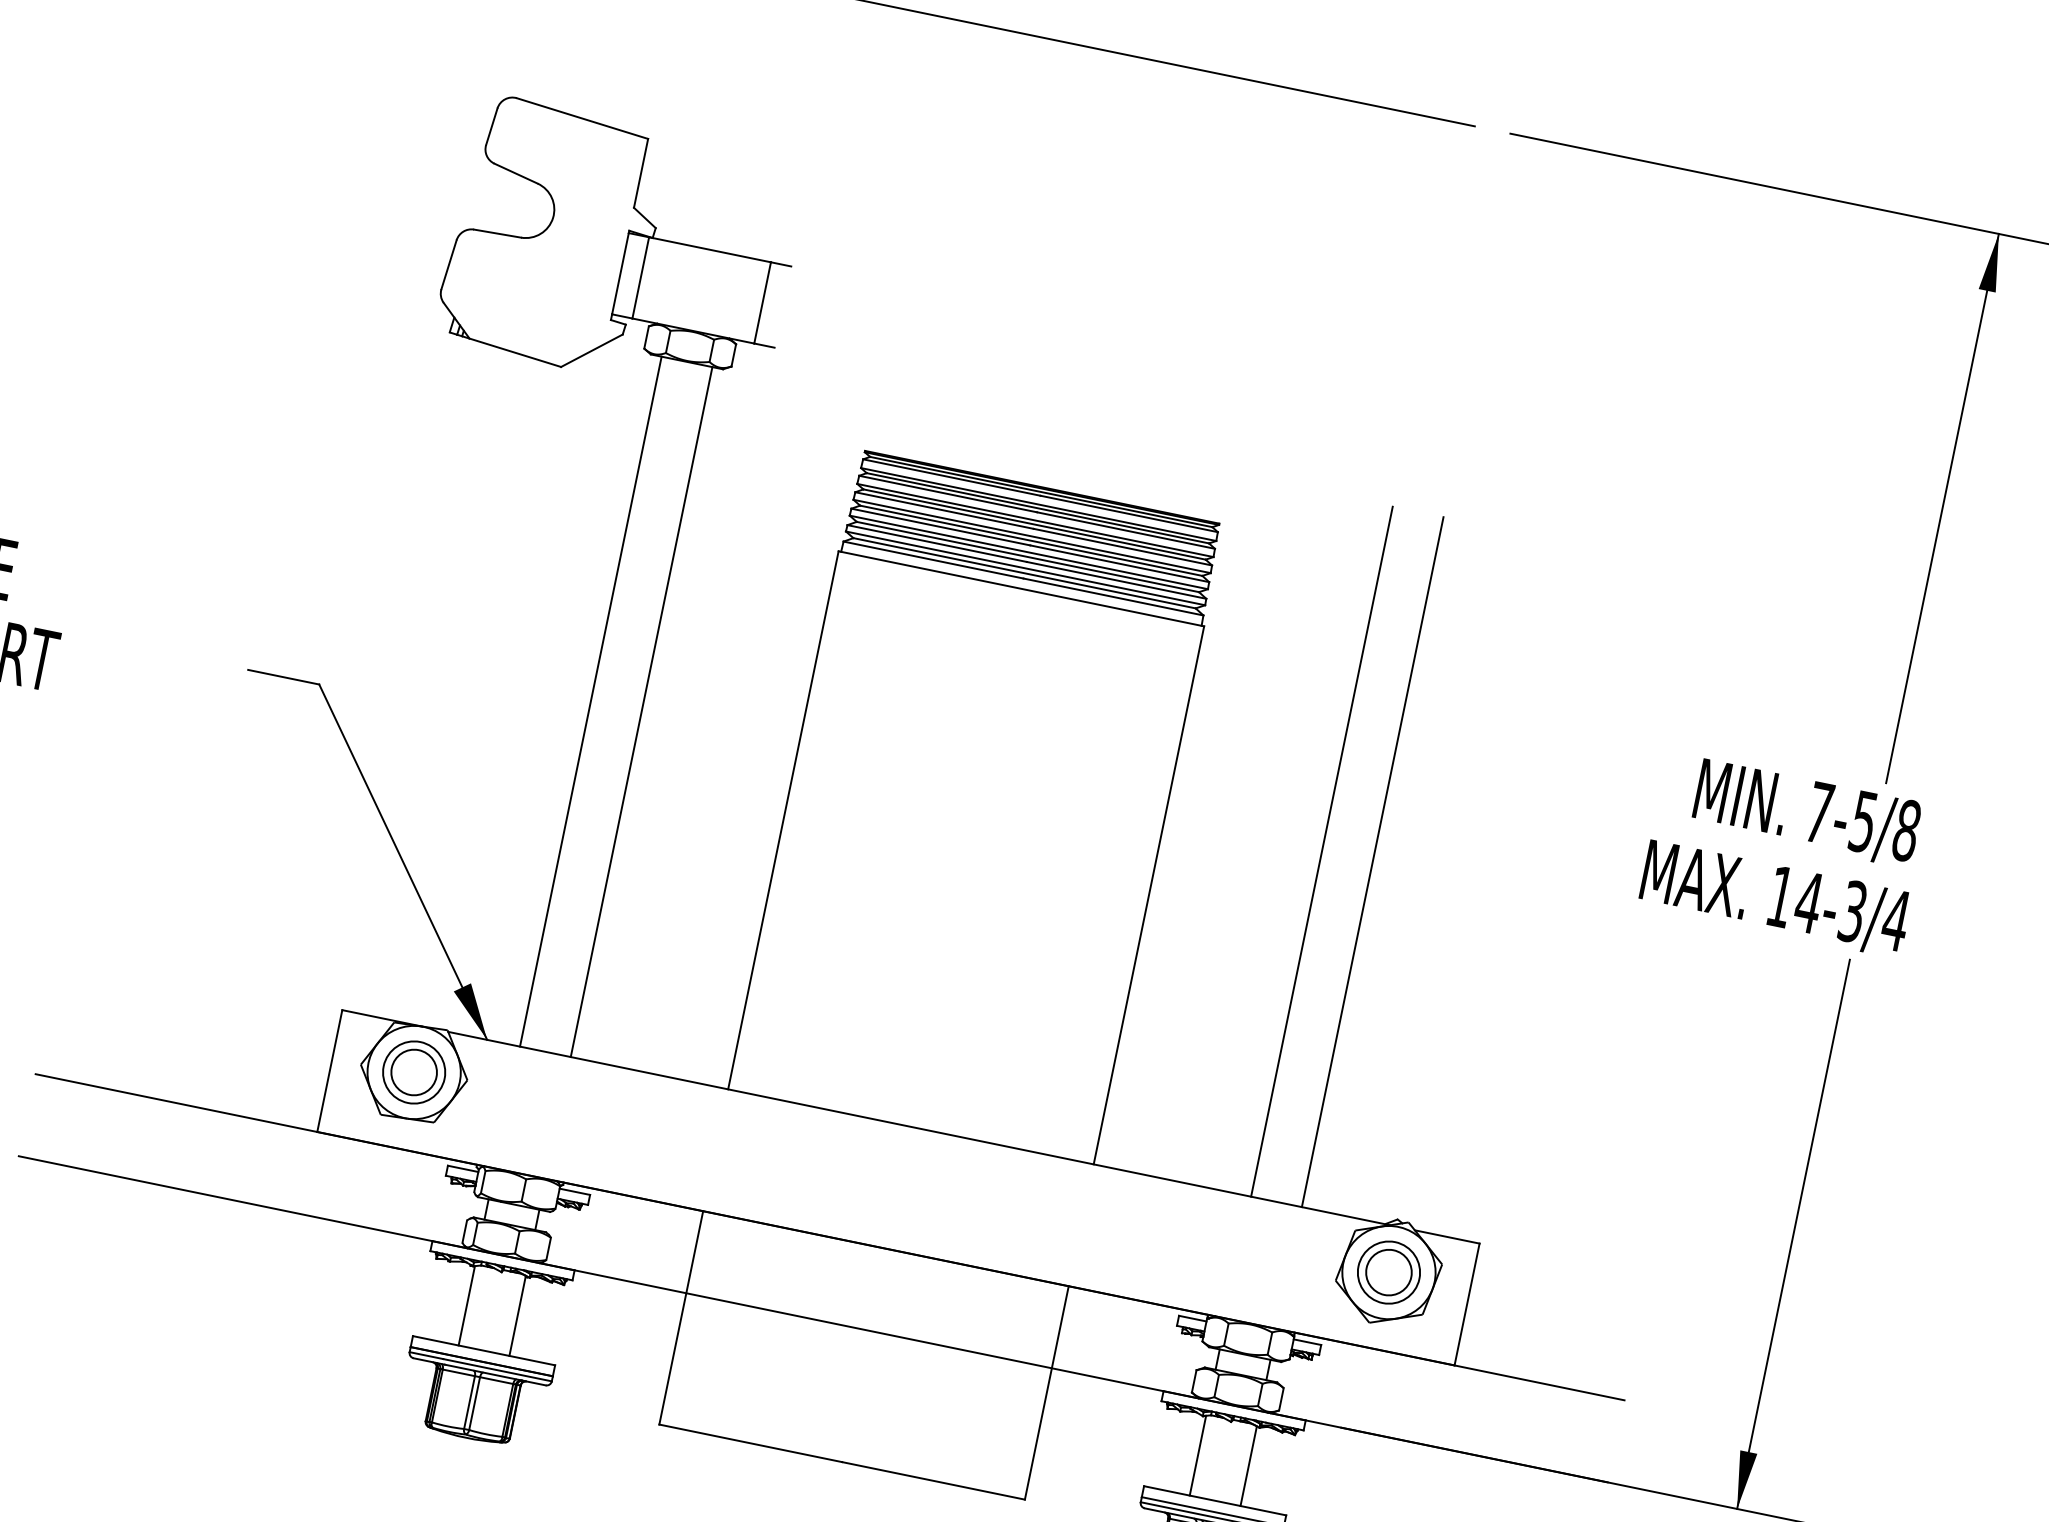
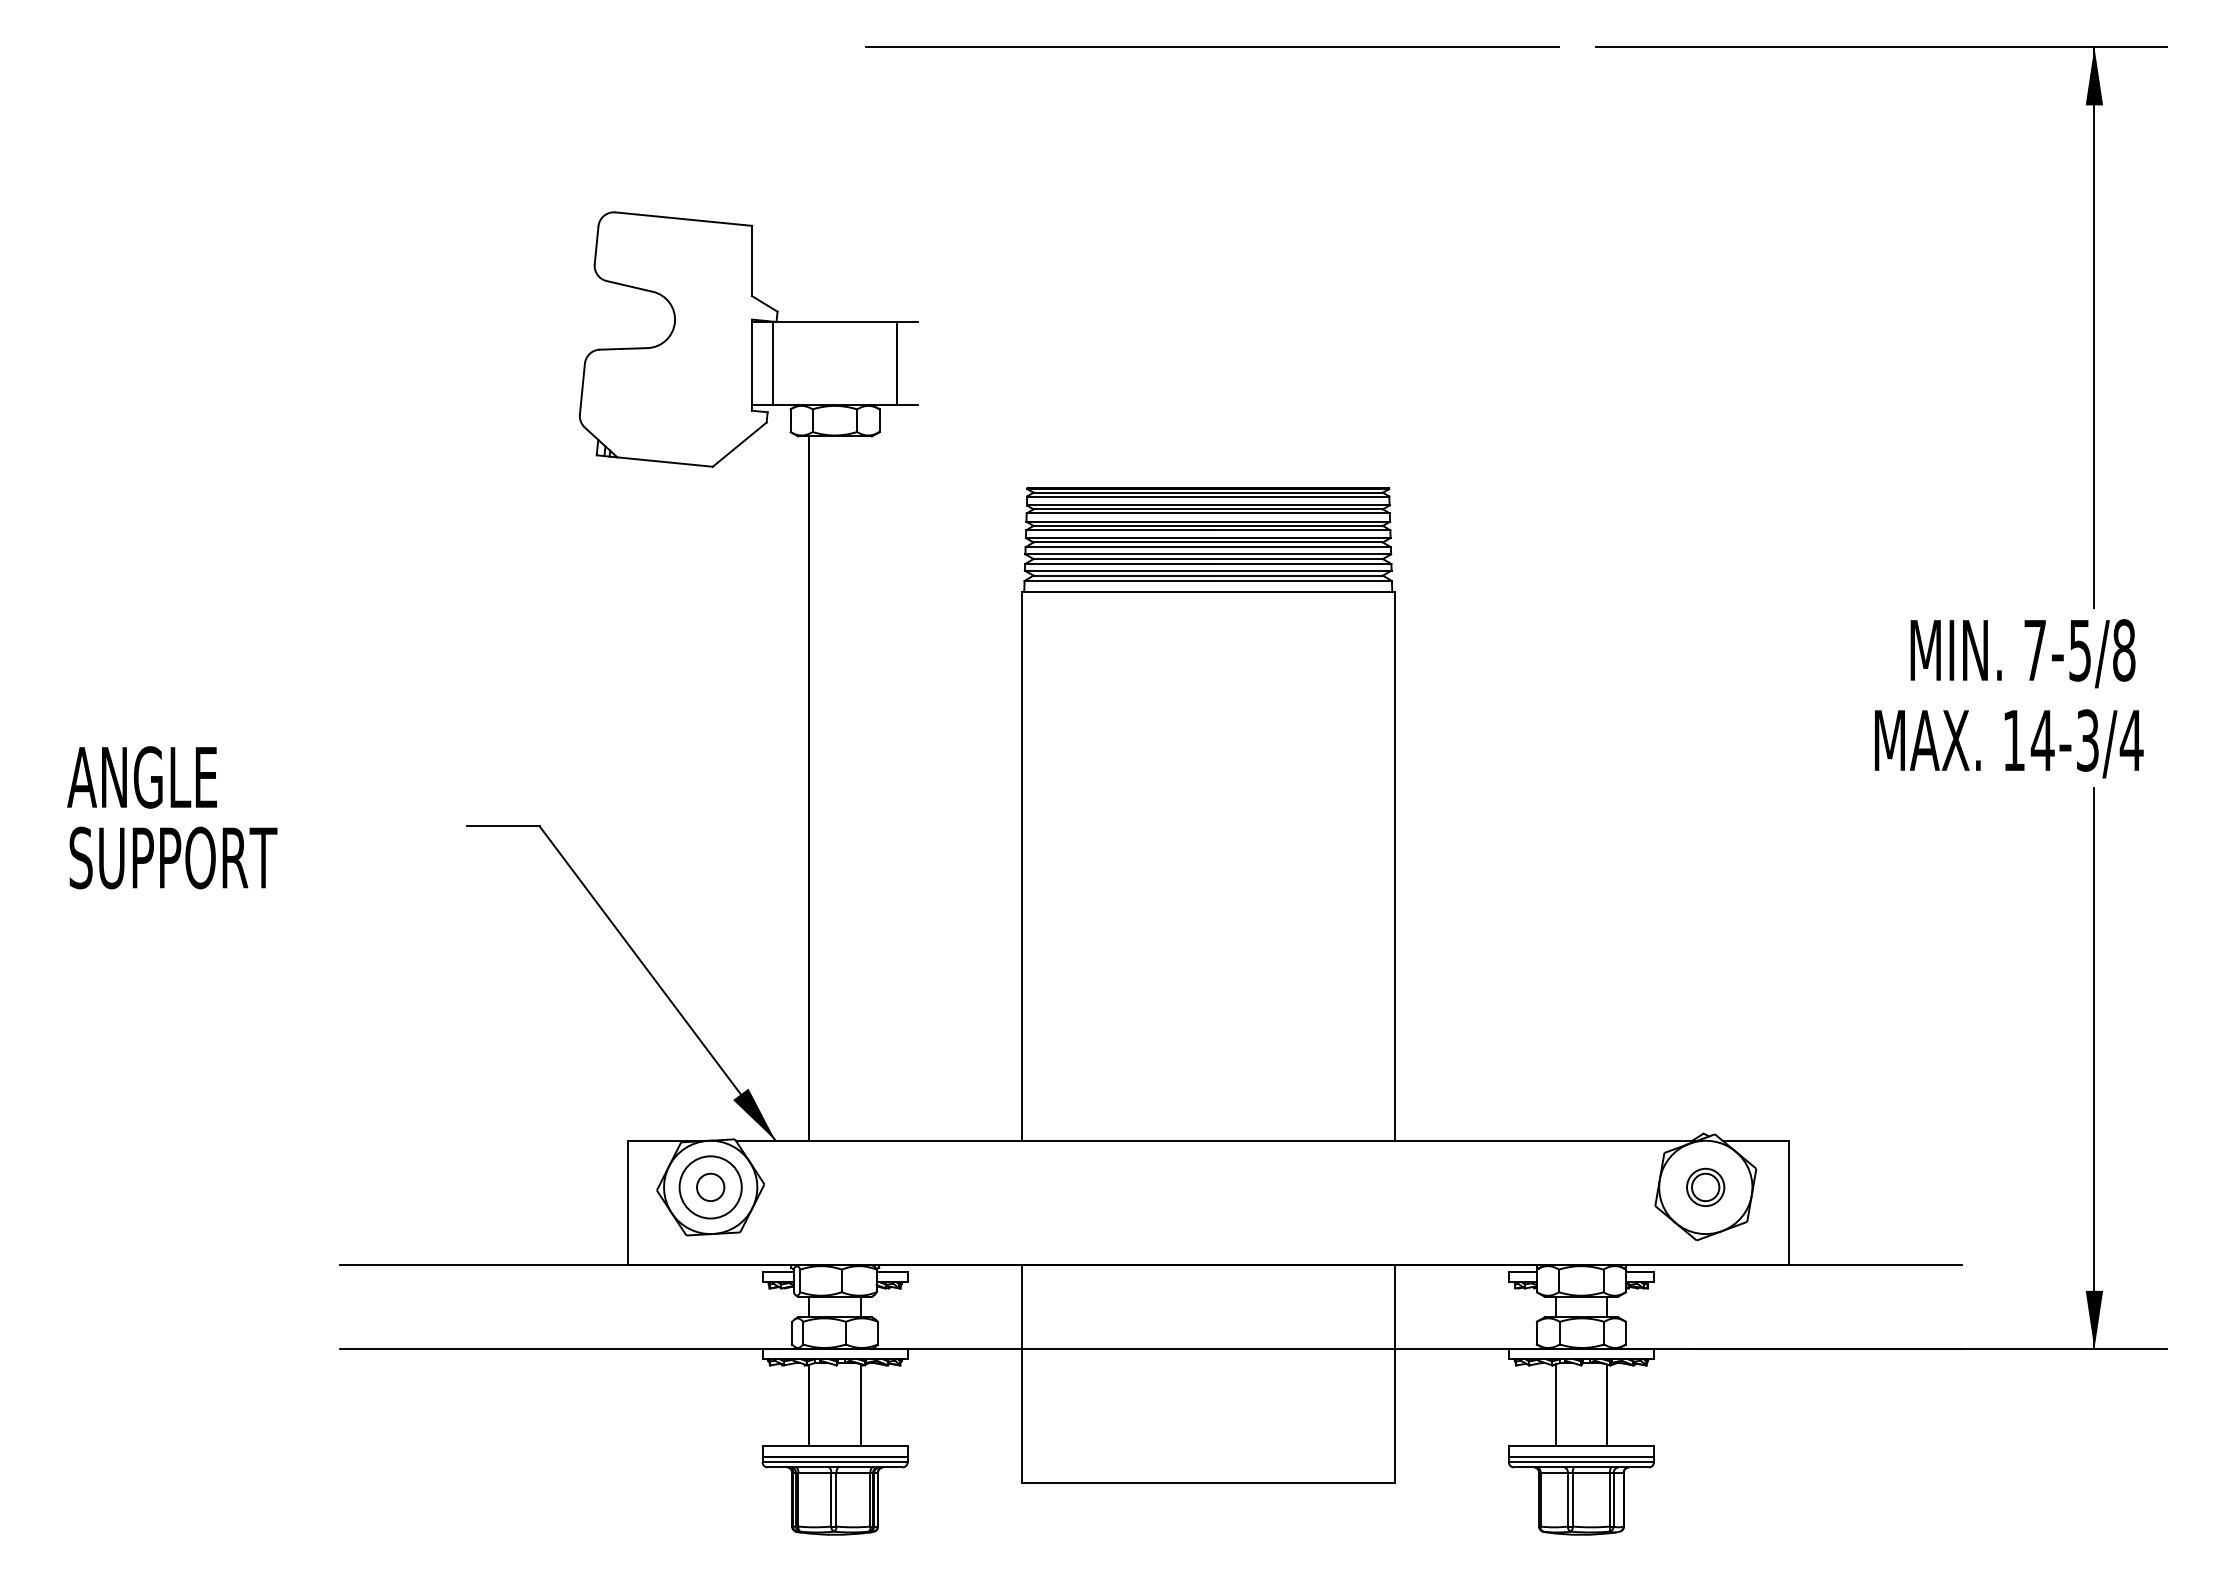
line: (642, 712) -> (861, 788), removed
line: (1321, 851) -> (1555, 788), removed
line: (1372, 862) -> (1607, 788), removed
circle: (413, 1072) -> (710, 1187), size x0.6
part: (1388, 1272) -> (1705, 1187), size x0.6

